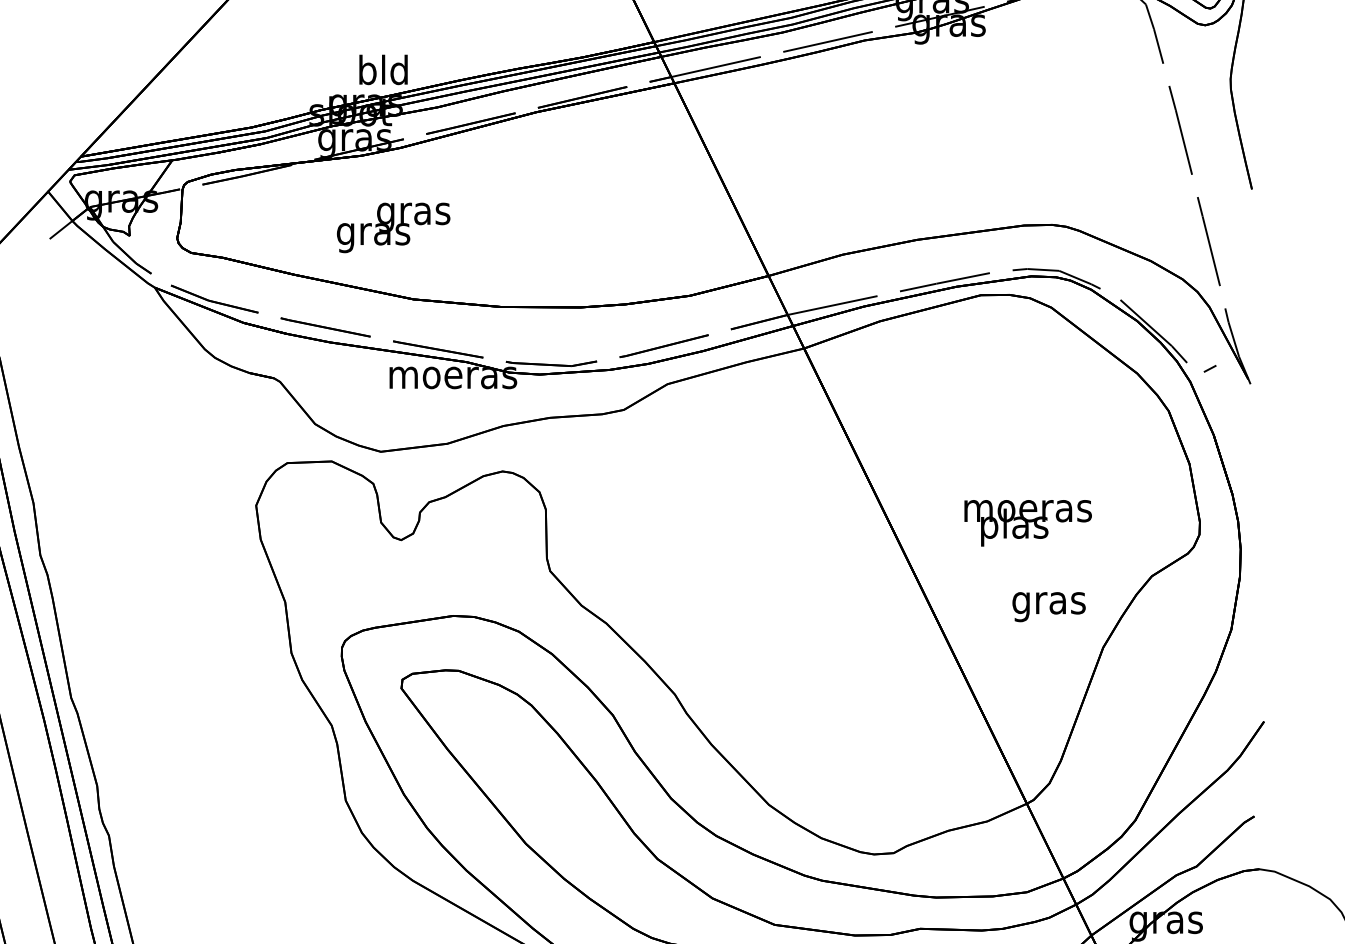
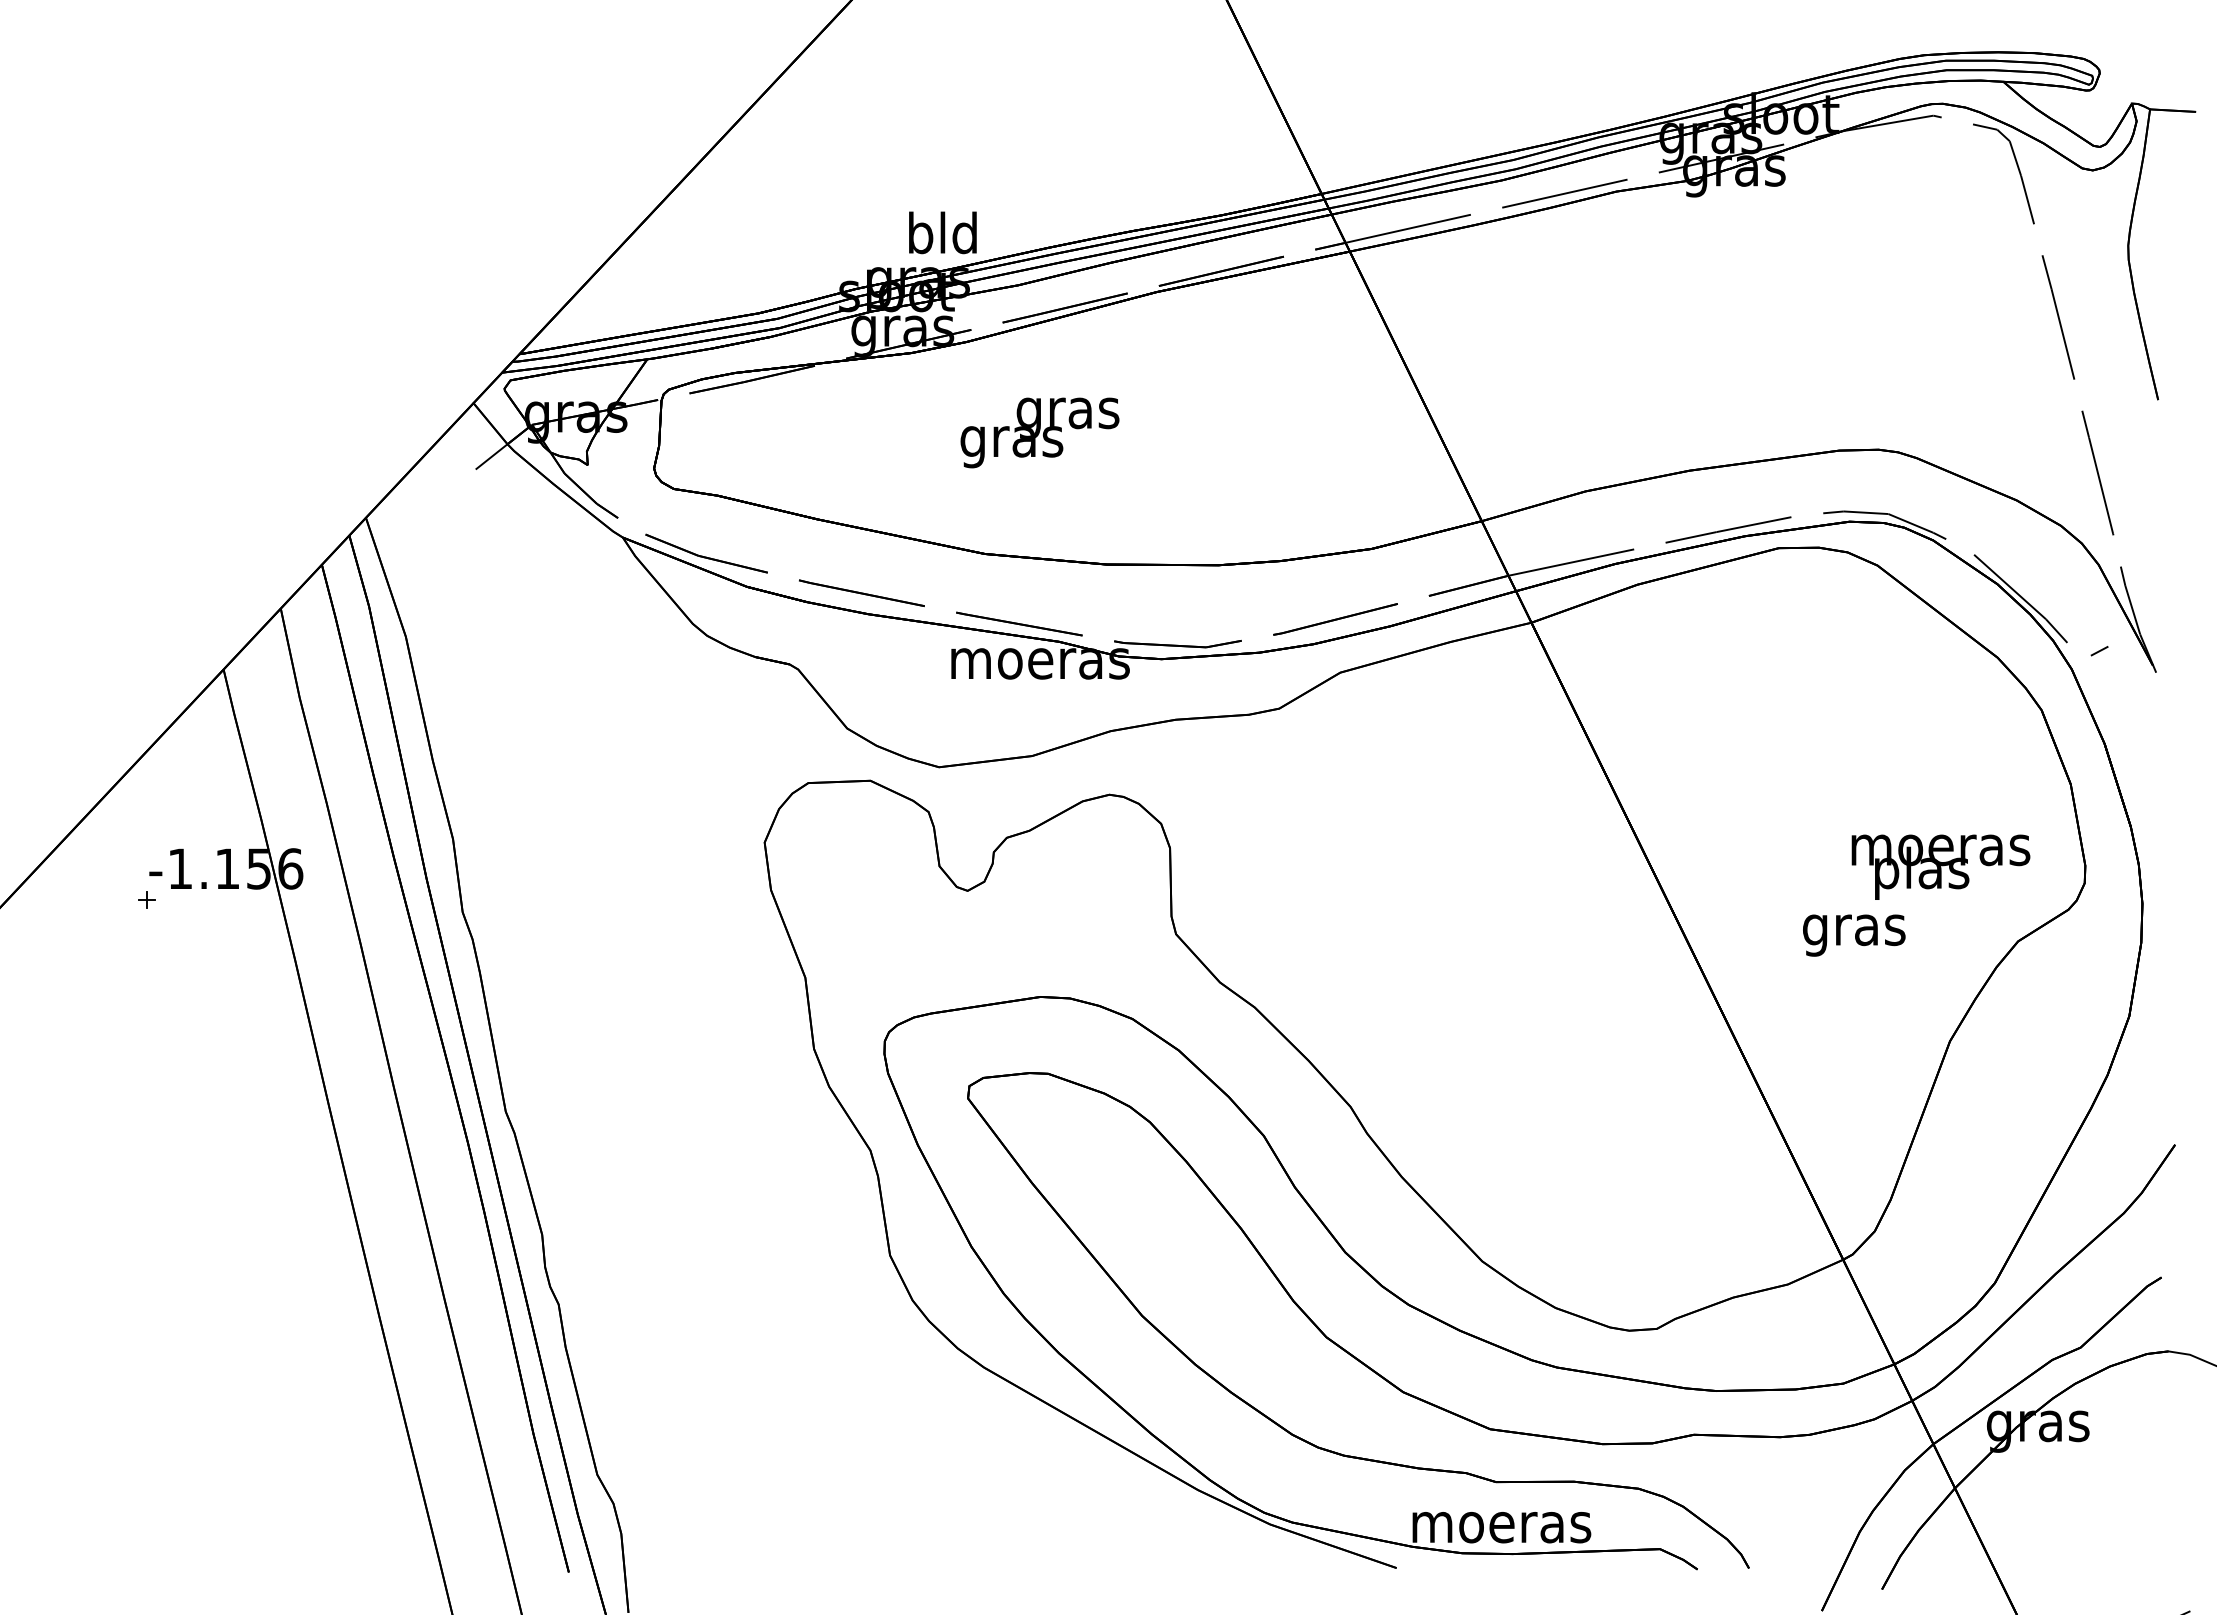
text: (393, 227) -> (1039, 432), moved
text: (1027, 522) -> (1940, 866), moved
text: (1049, 607) -> (1854, 935), moved

